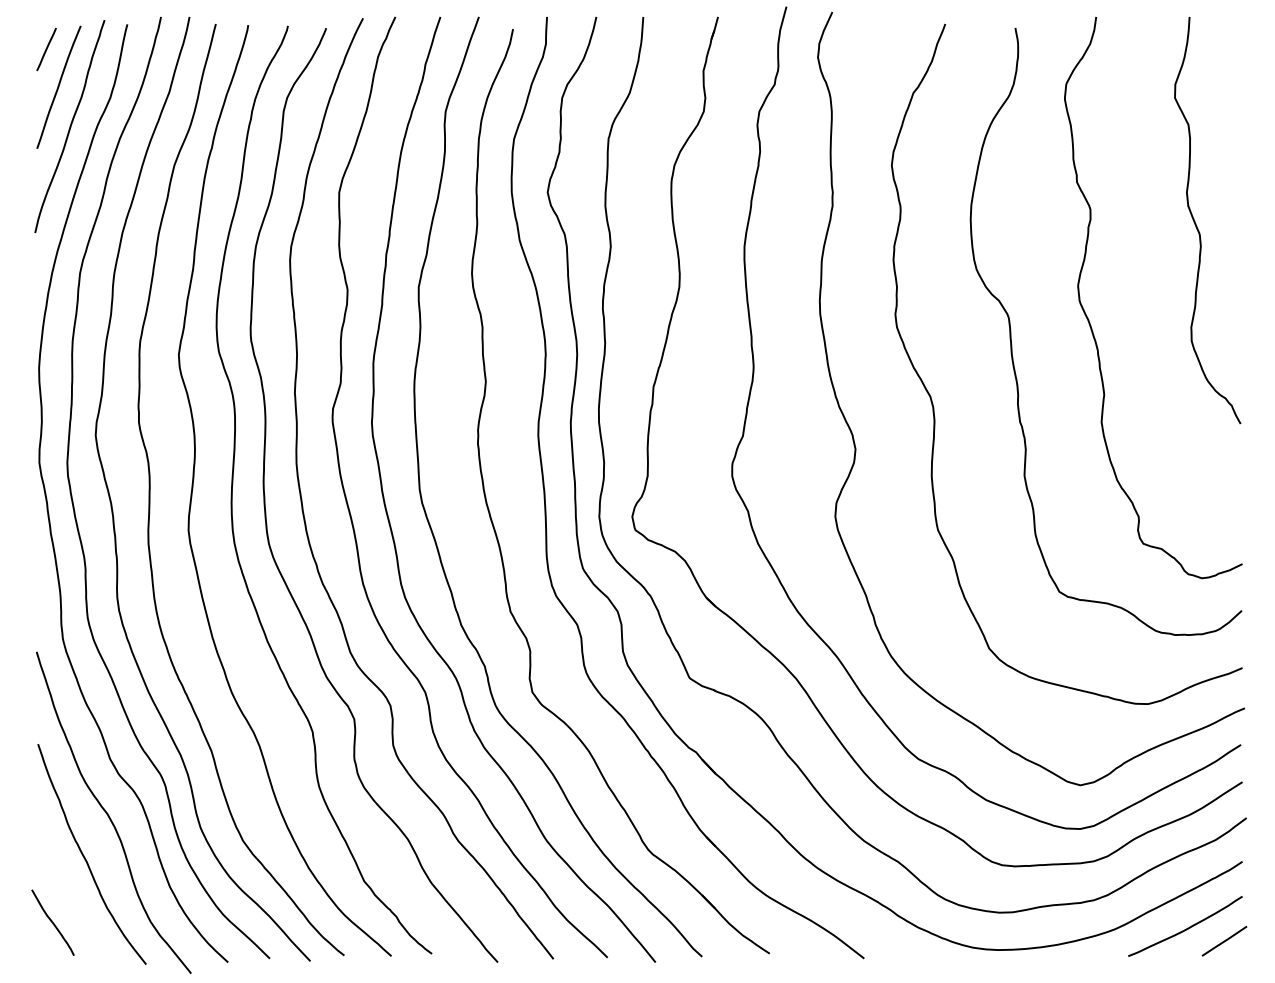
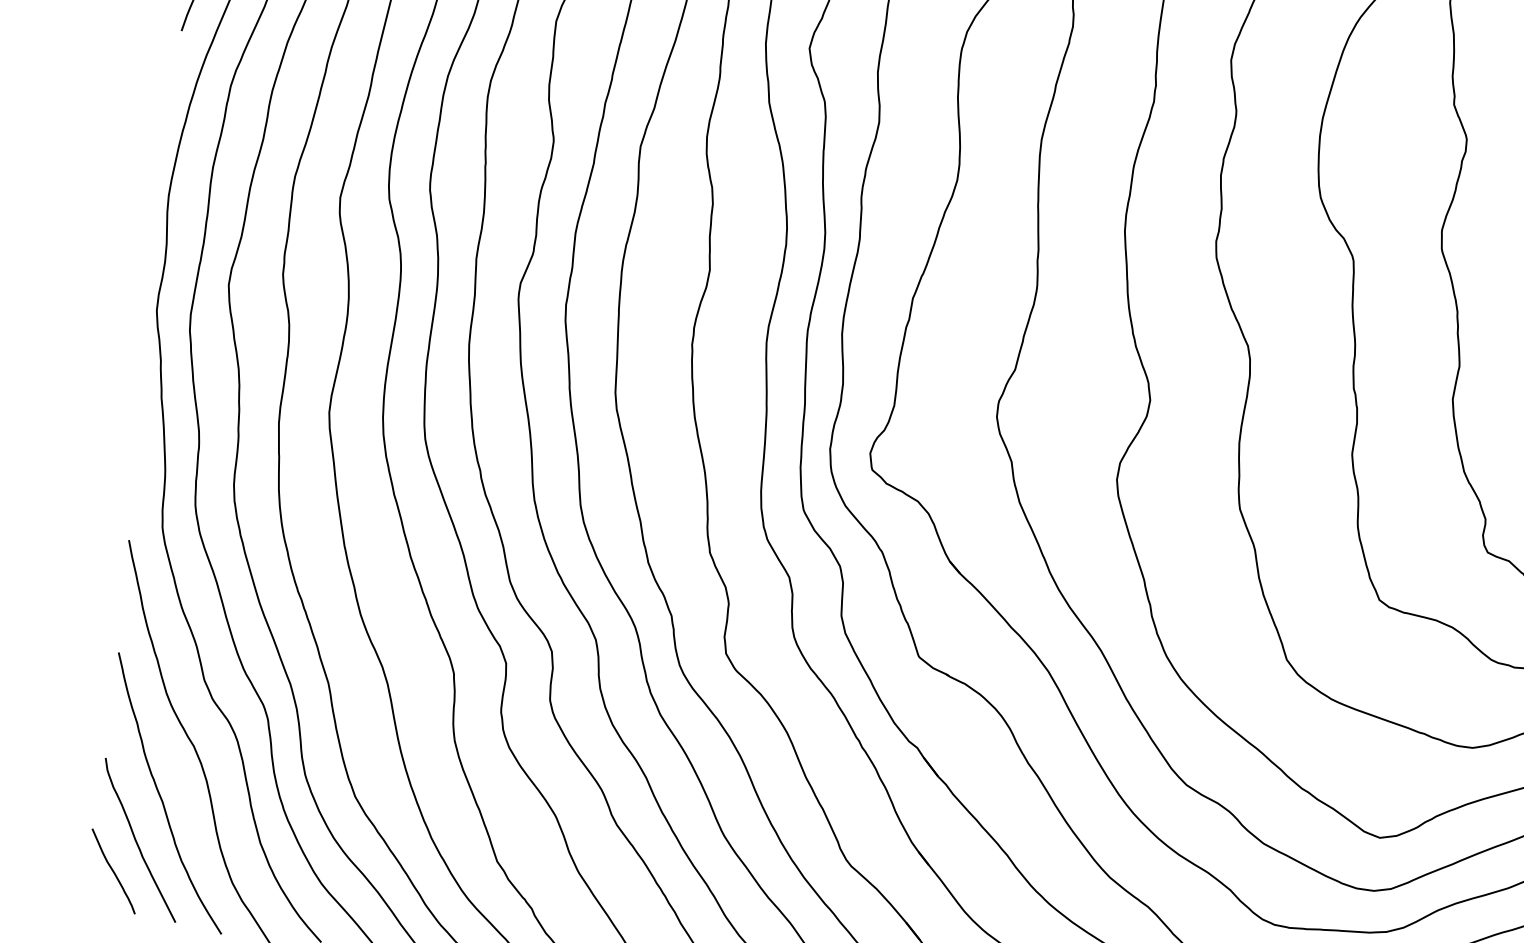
curve: (69, 895) -> (137, 840), added

